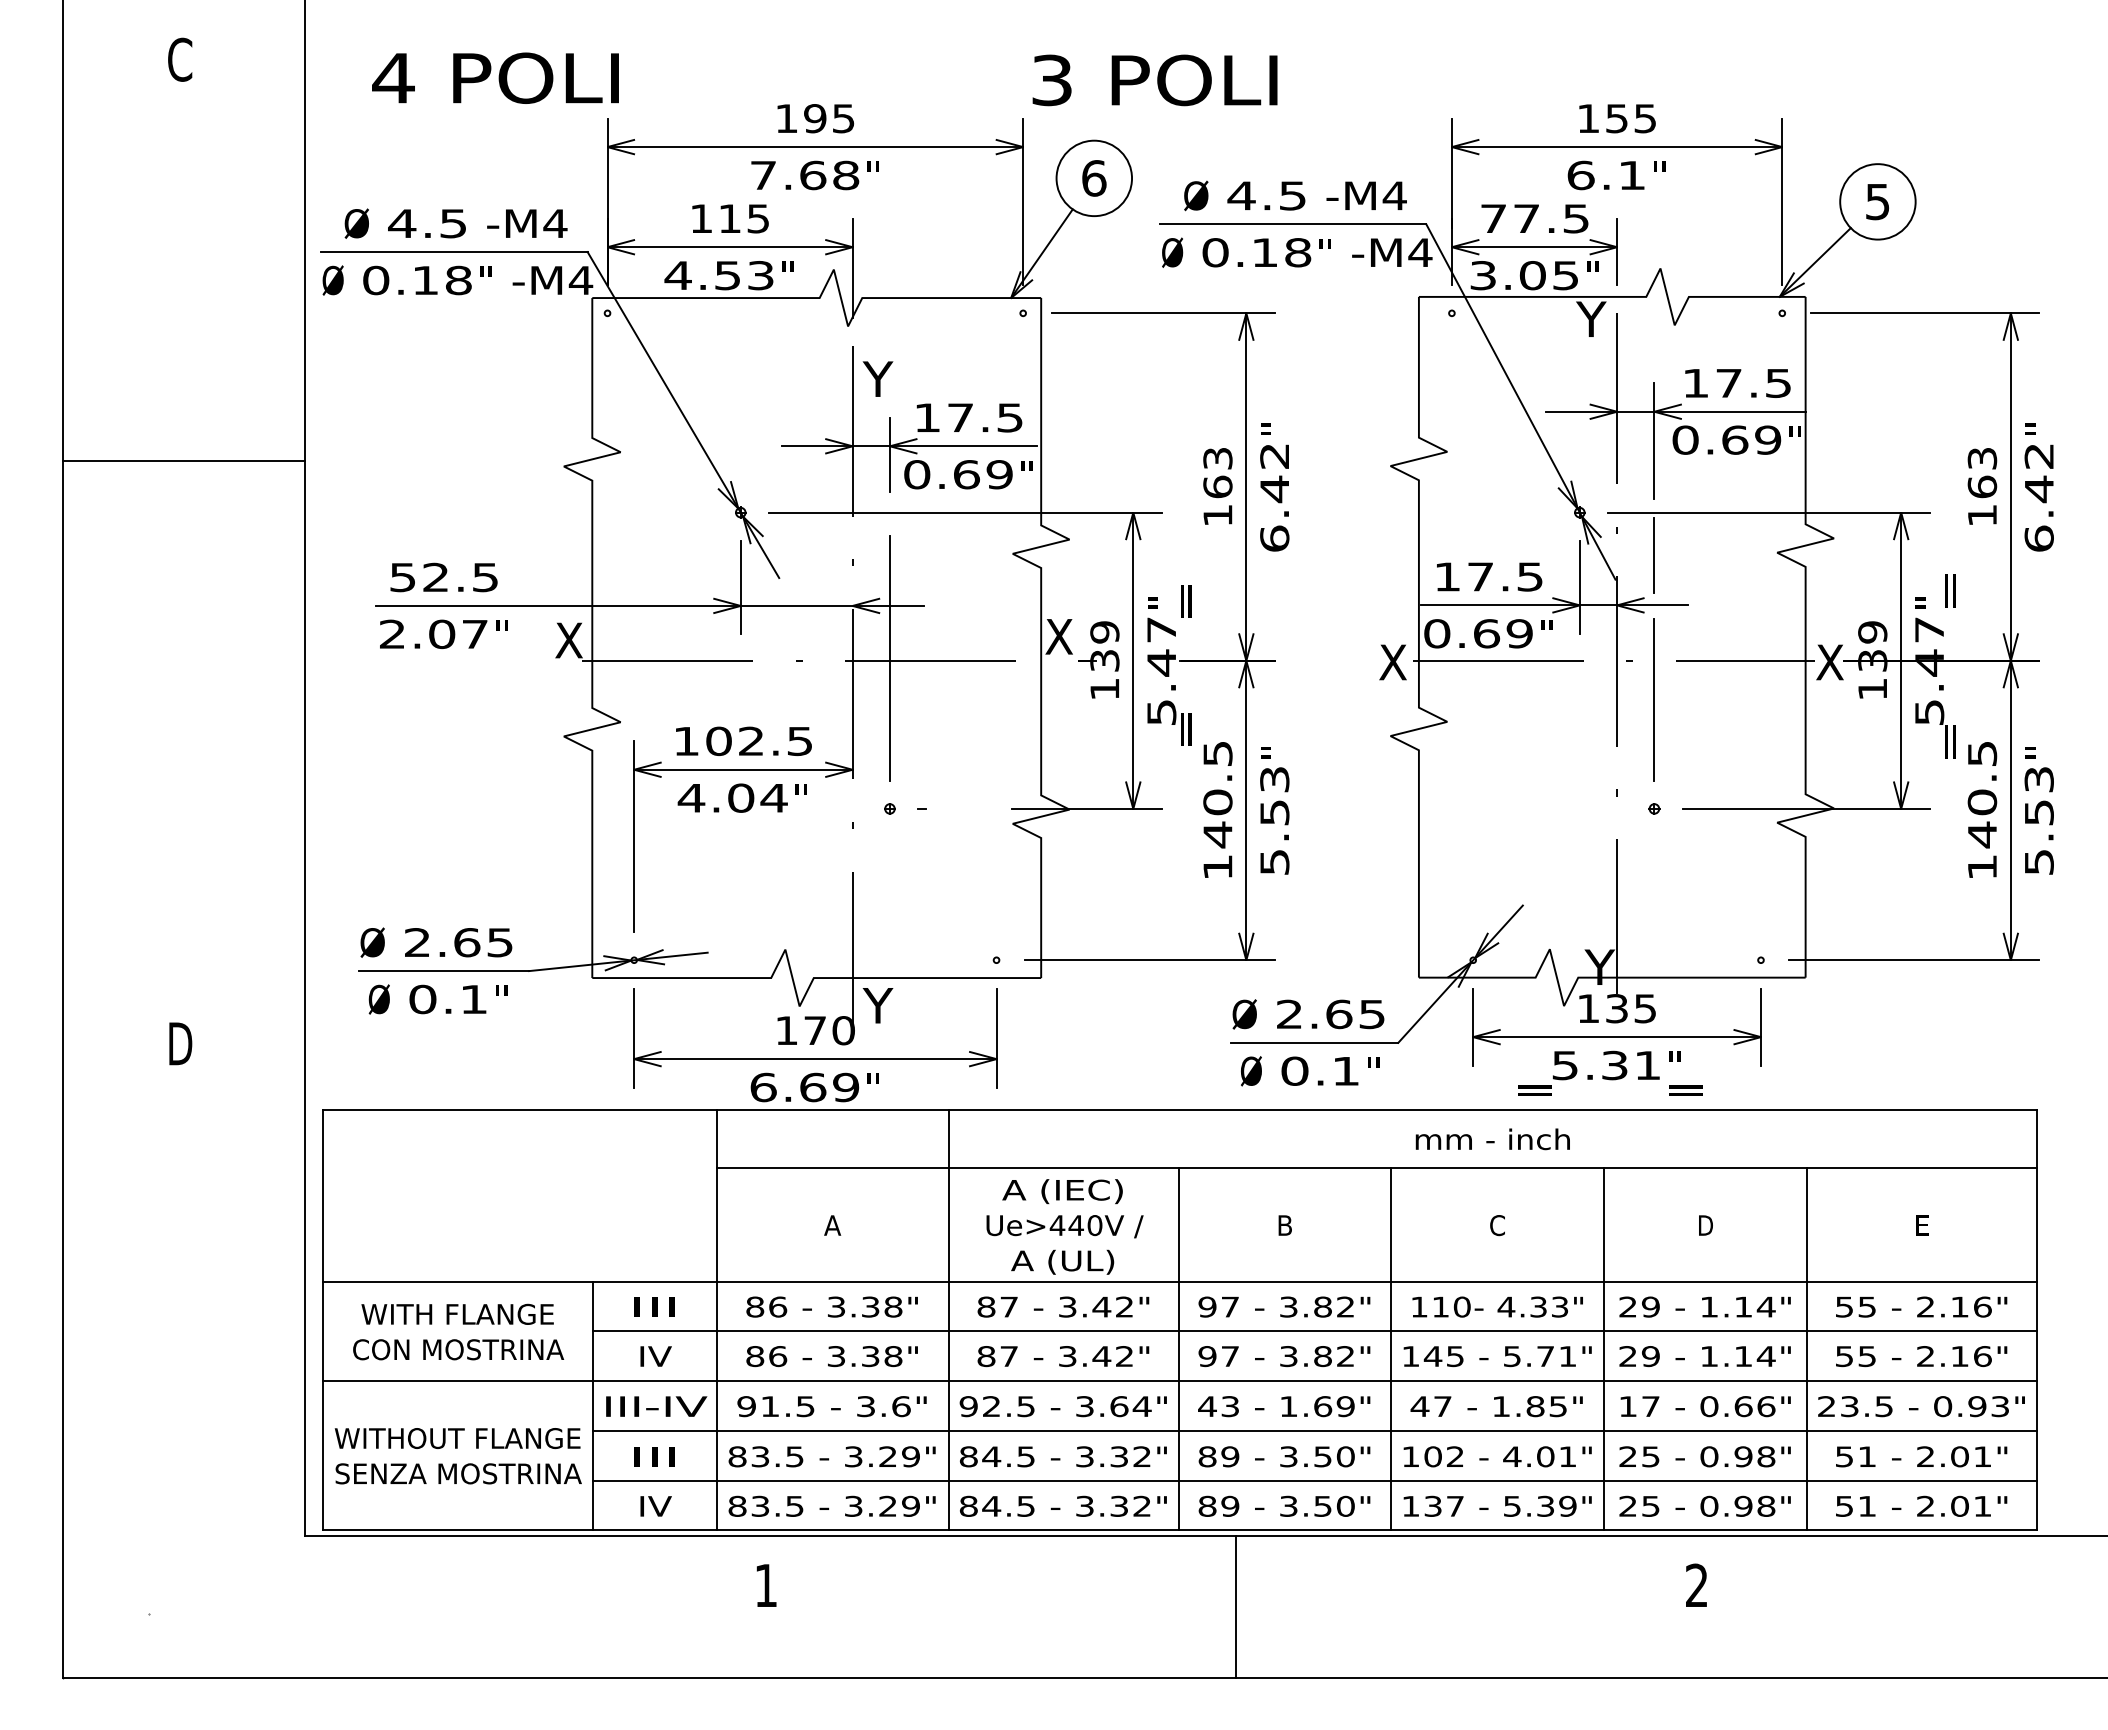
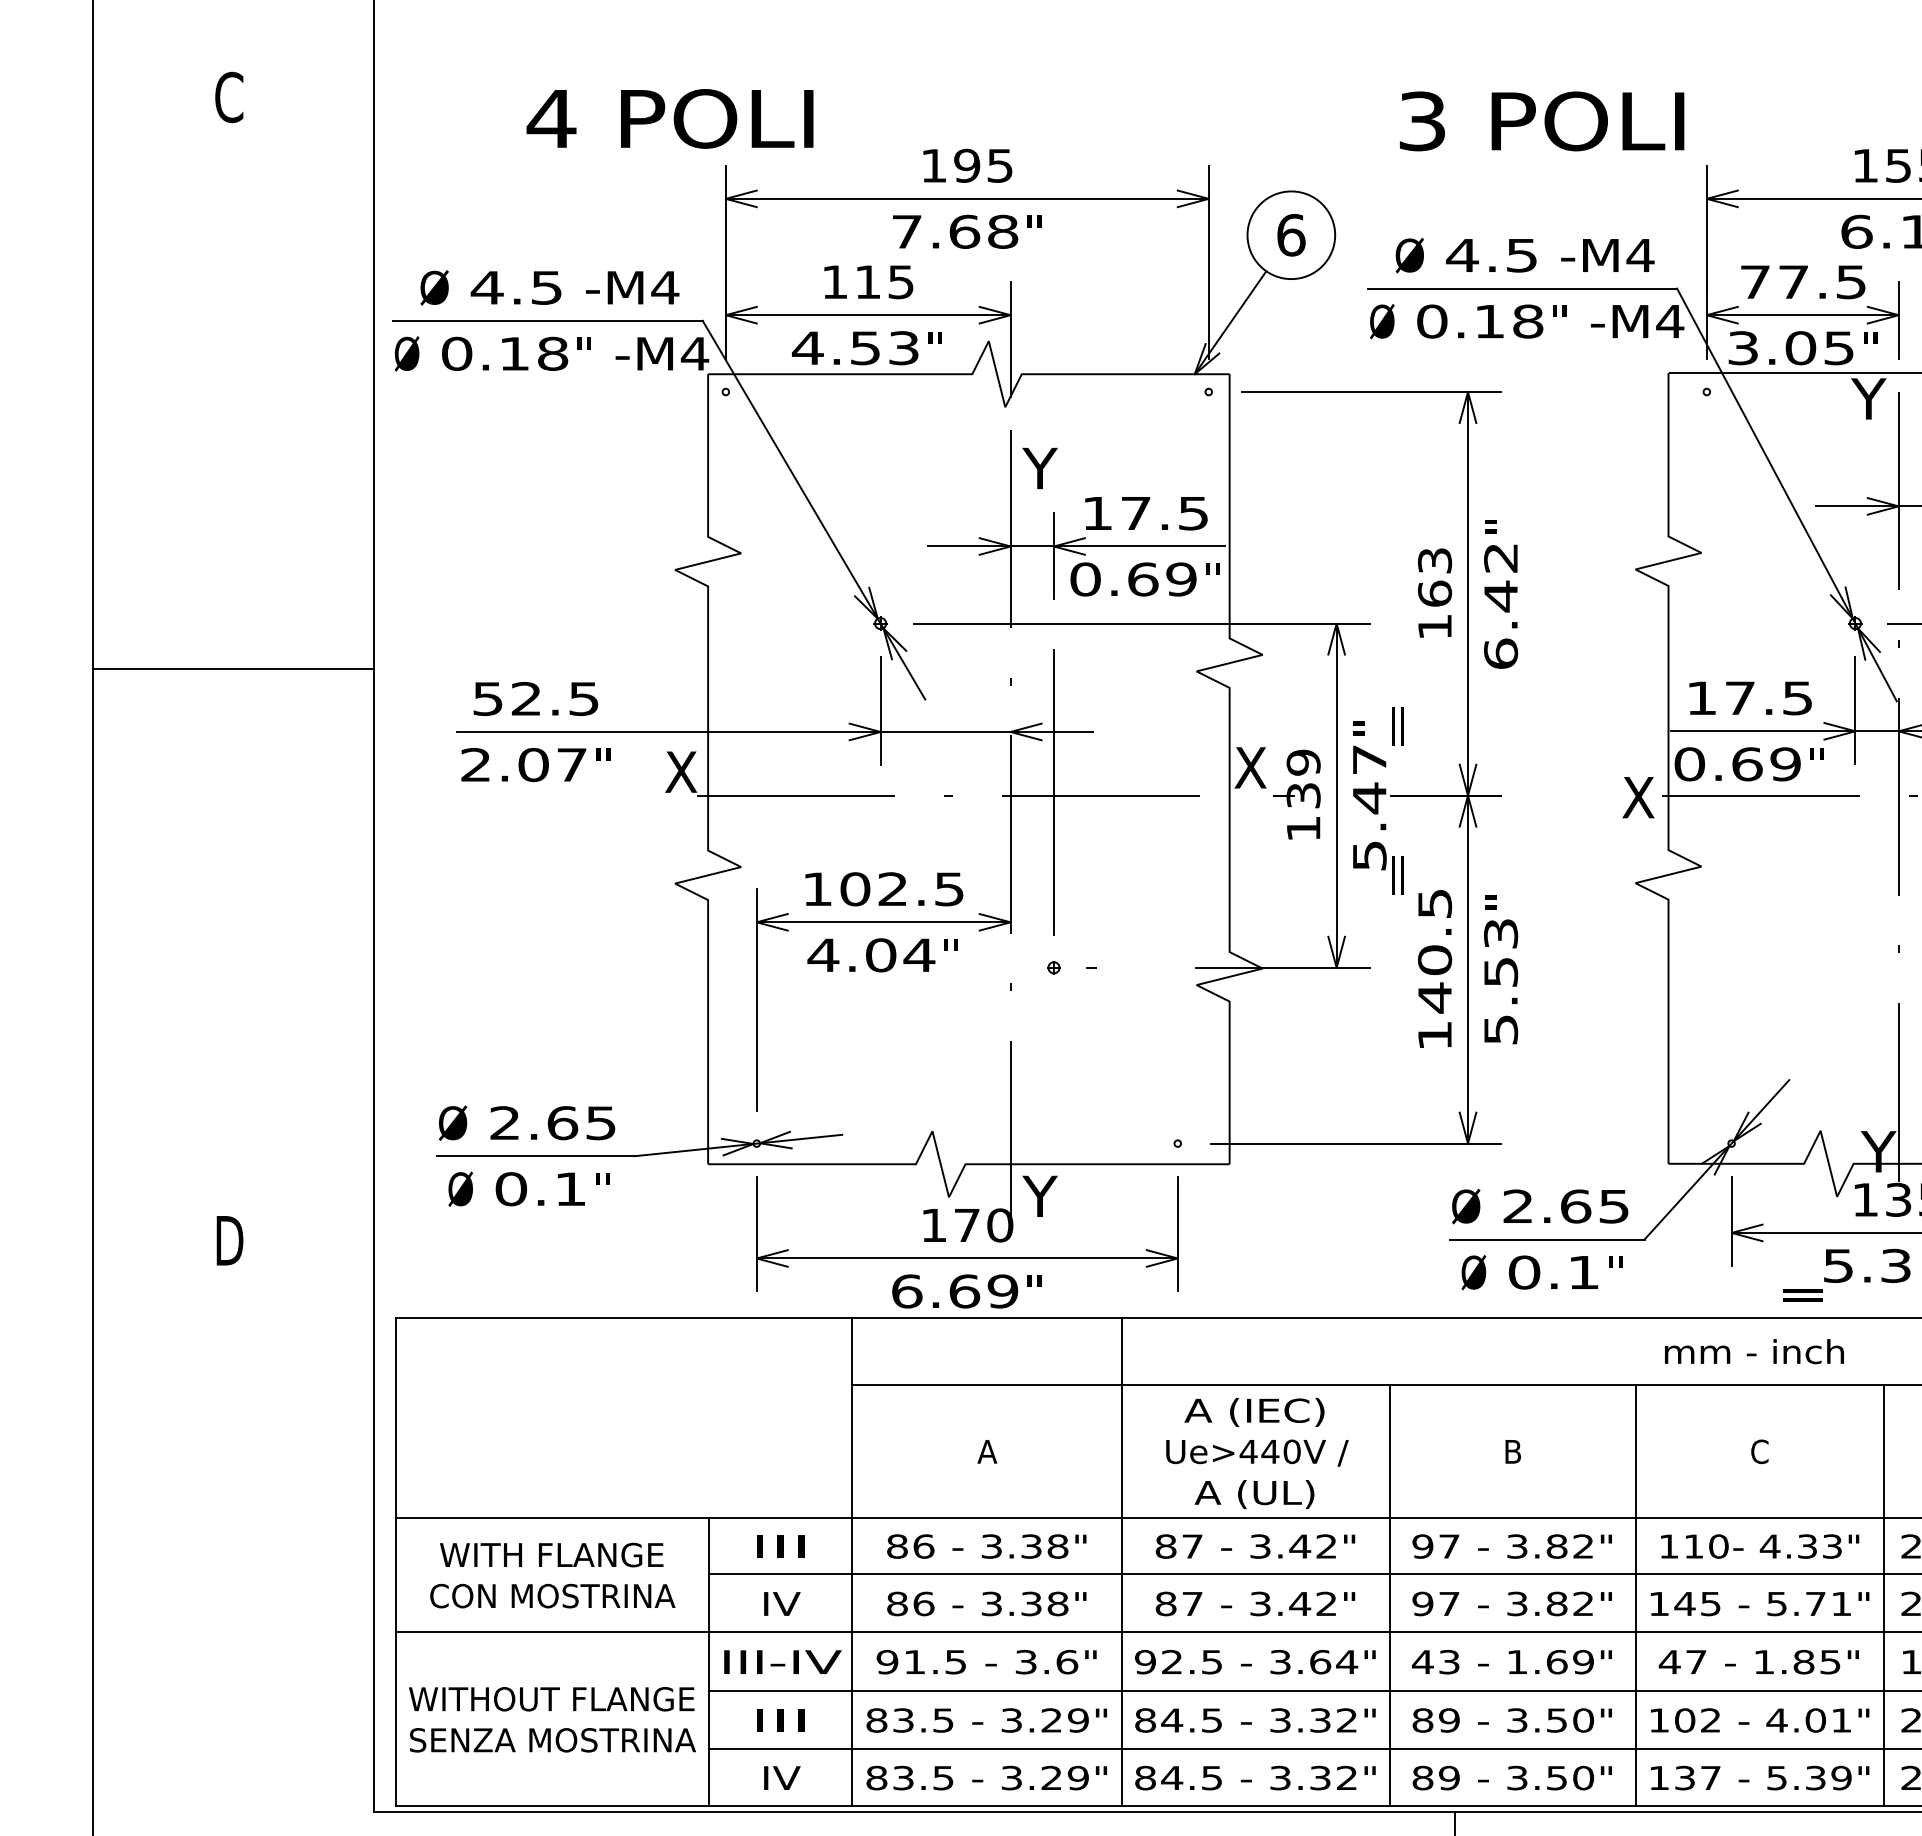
text: (495, 77) -> (670, 118), moved
text: (1154, 80) -> (1541, 121), moved
line: (183, 460) -> (233, 668), moved

